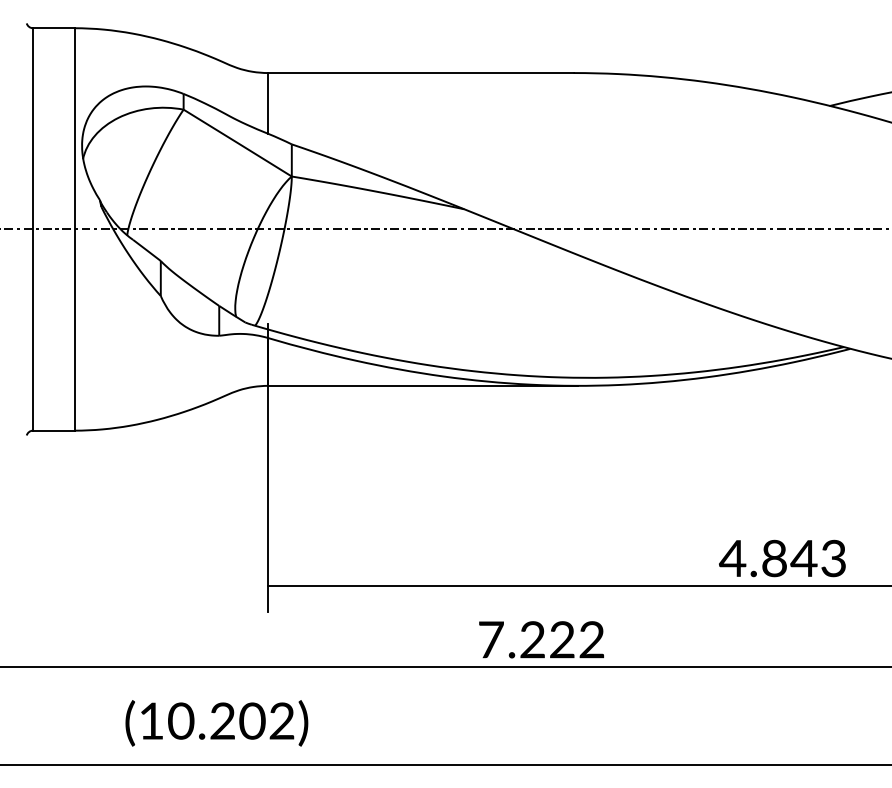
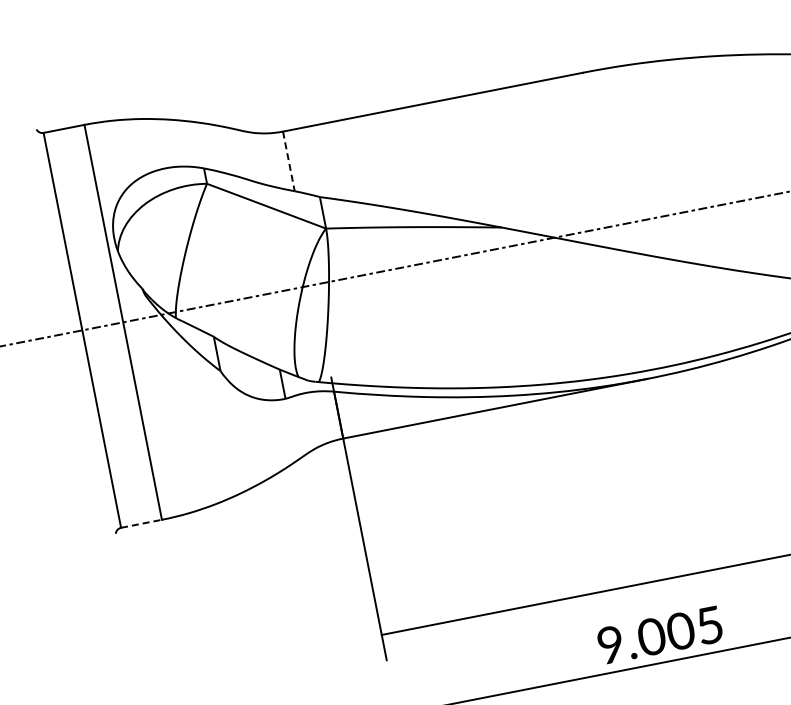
line: (268, 103) -> (289, 161), solid -> dashed
line: (53, 430) -> (141, 523), solid -> dashed
text: (541, 639) -> (660, 634), 7.222 -> 9.005

